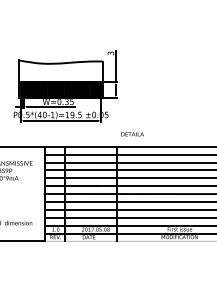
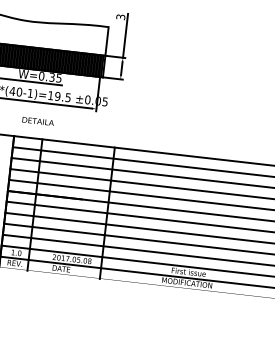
text: (132, 134) -> (38, 121), moved

